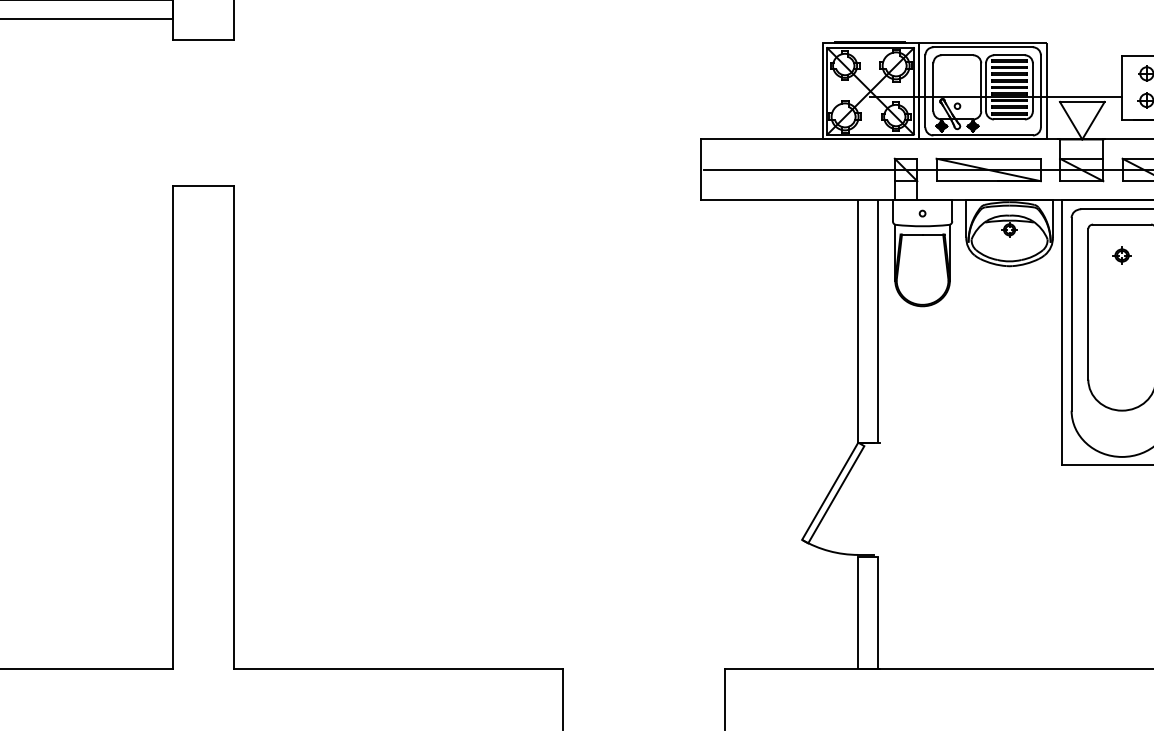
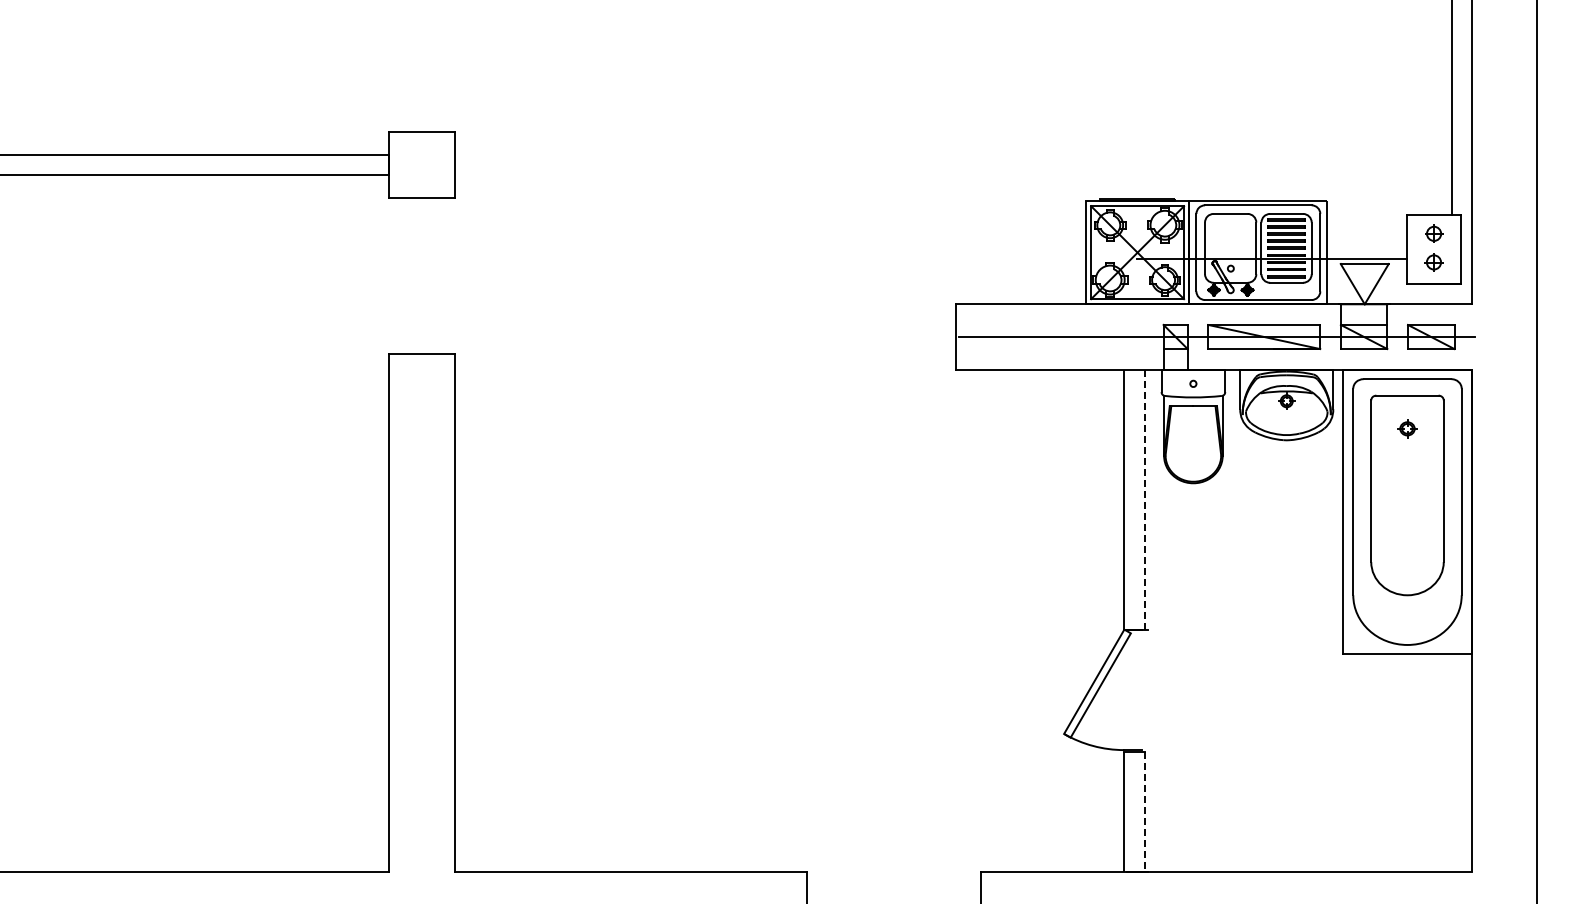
line: (877, 321) -> (1145, 499), solid -> dashed
line: (877, 613) -> (1145, 812), solid -> dashed

